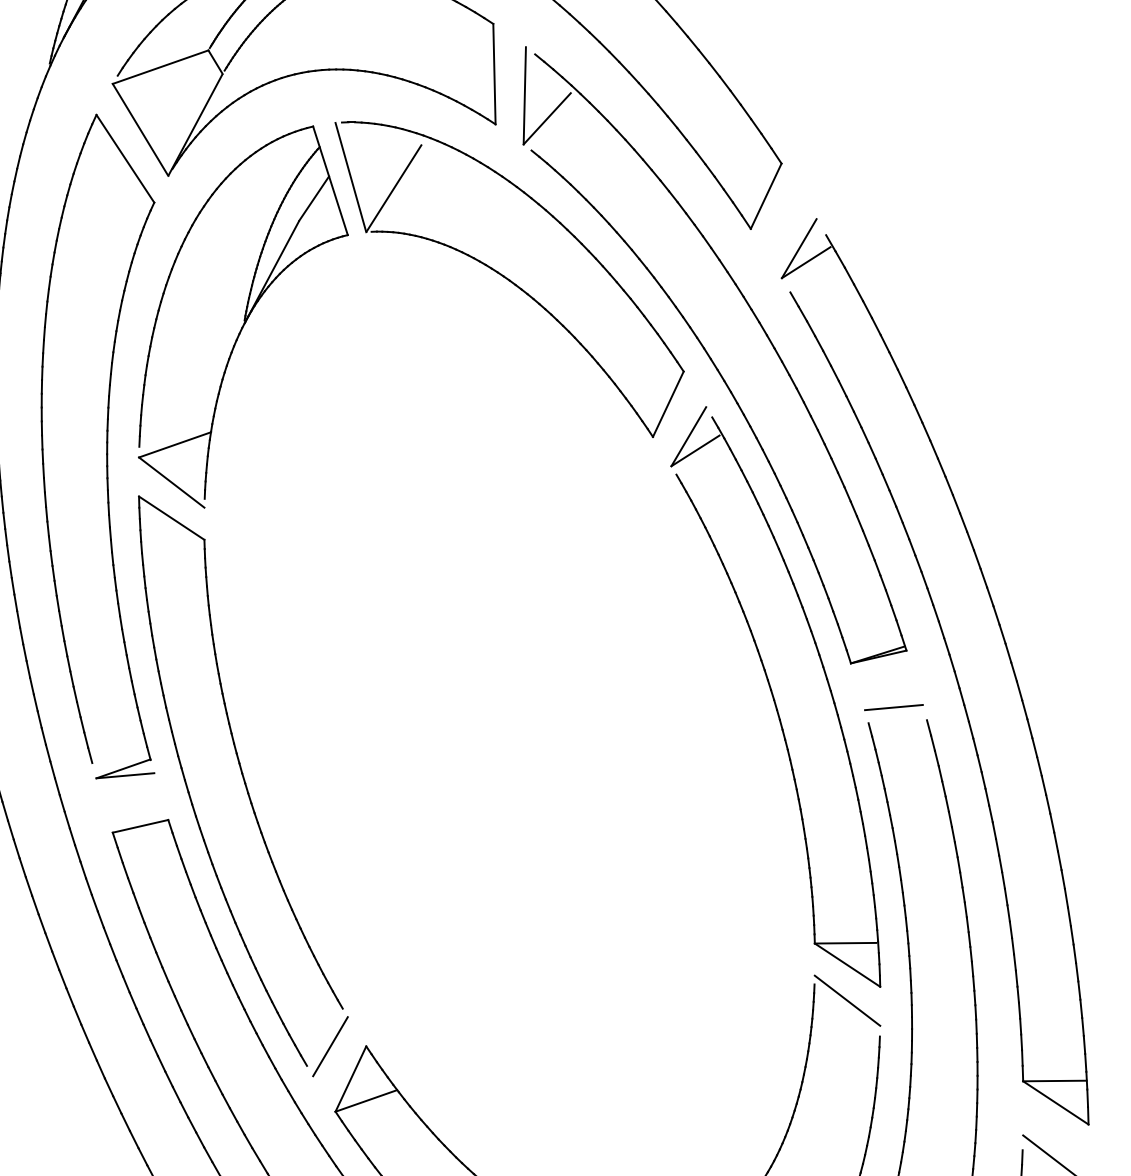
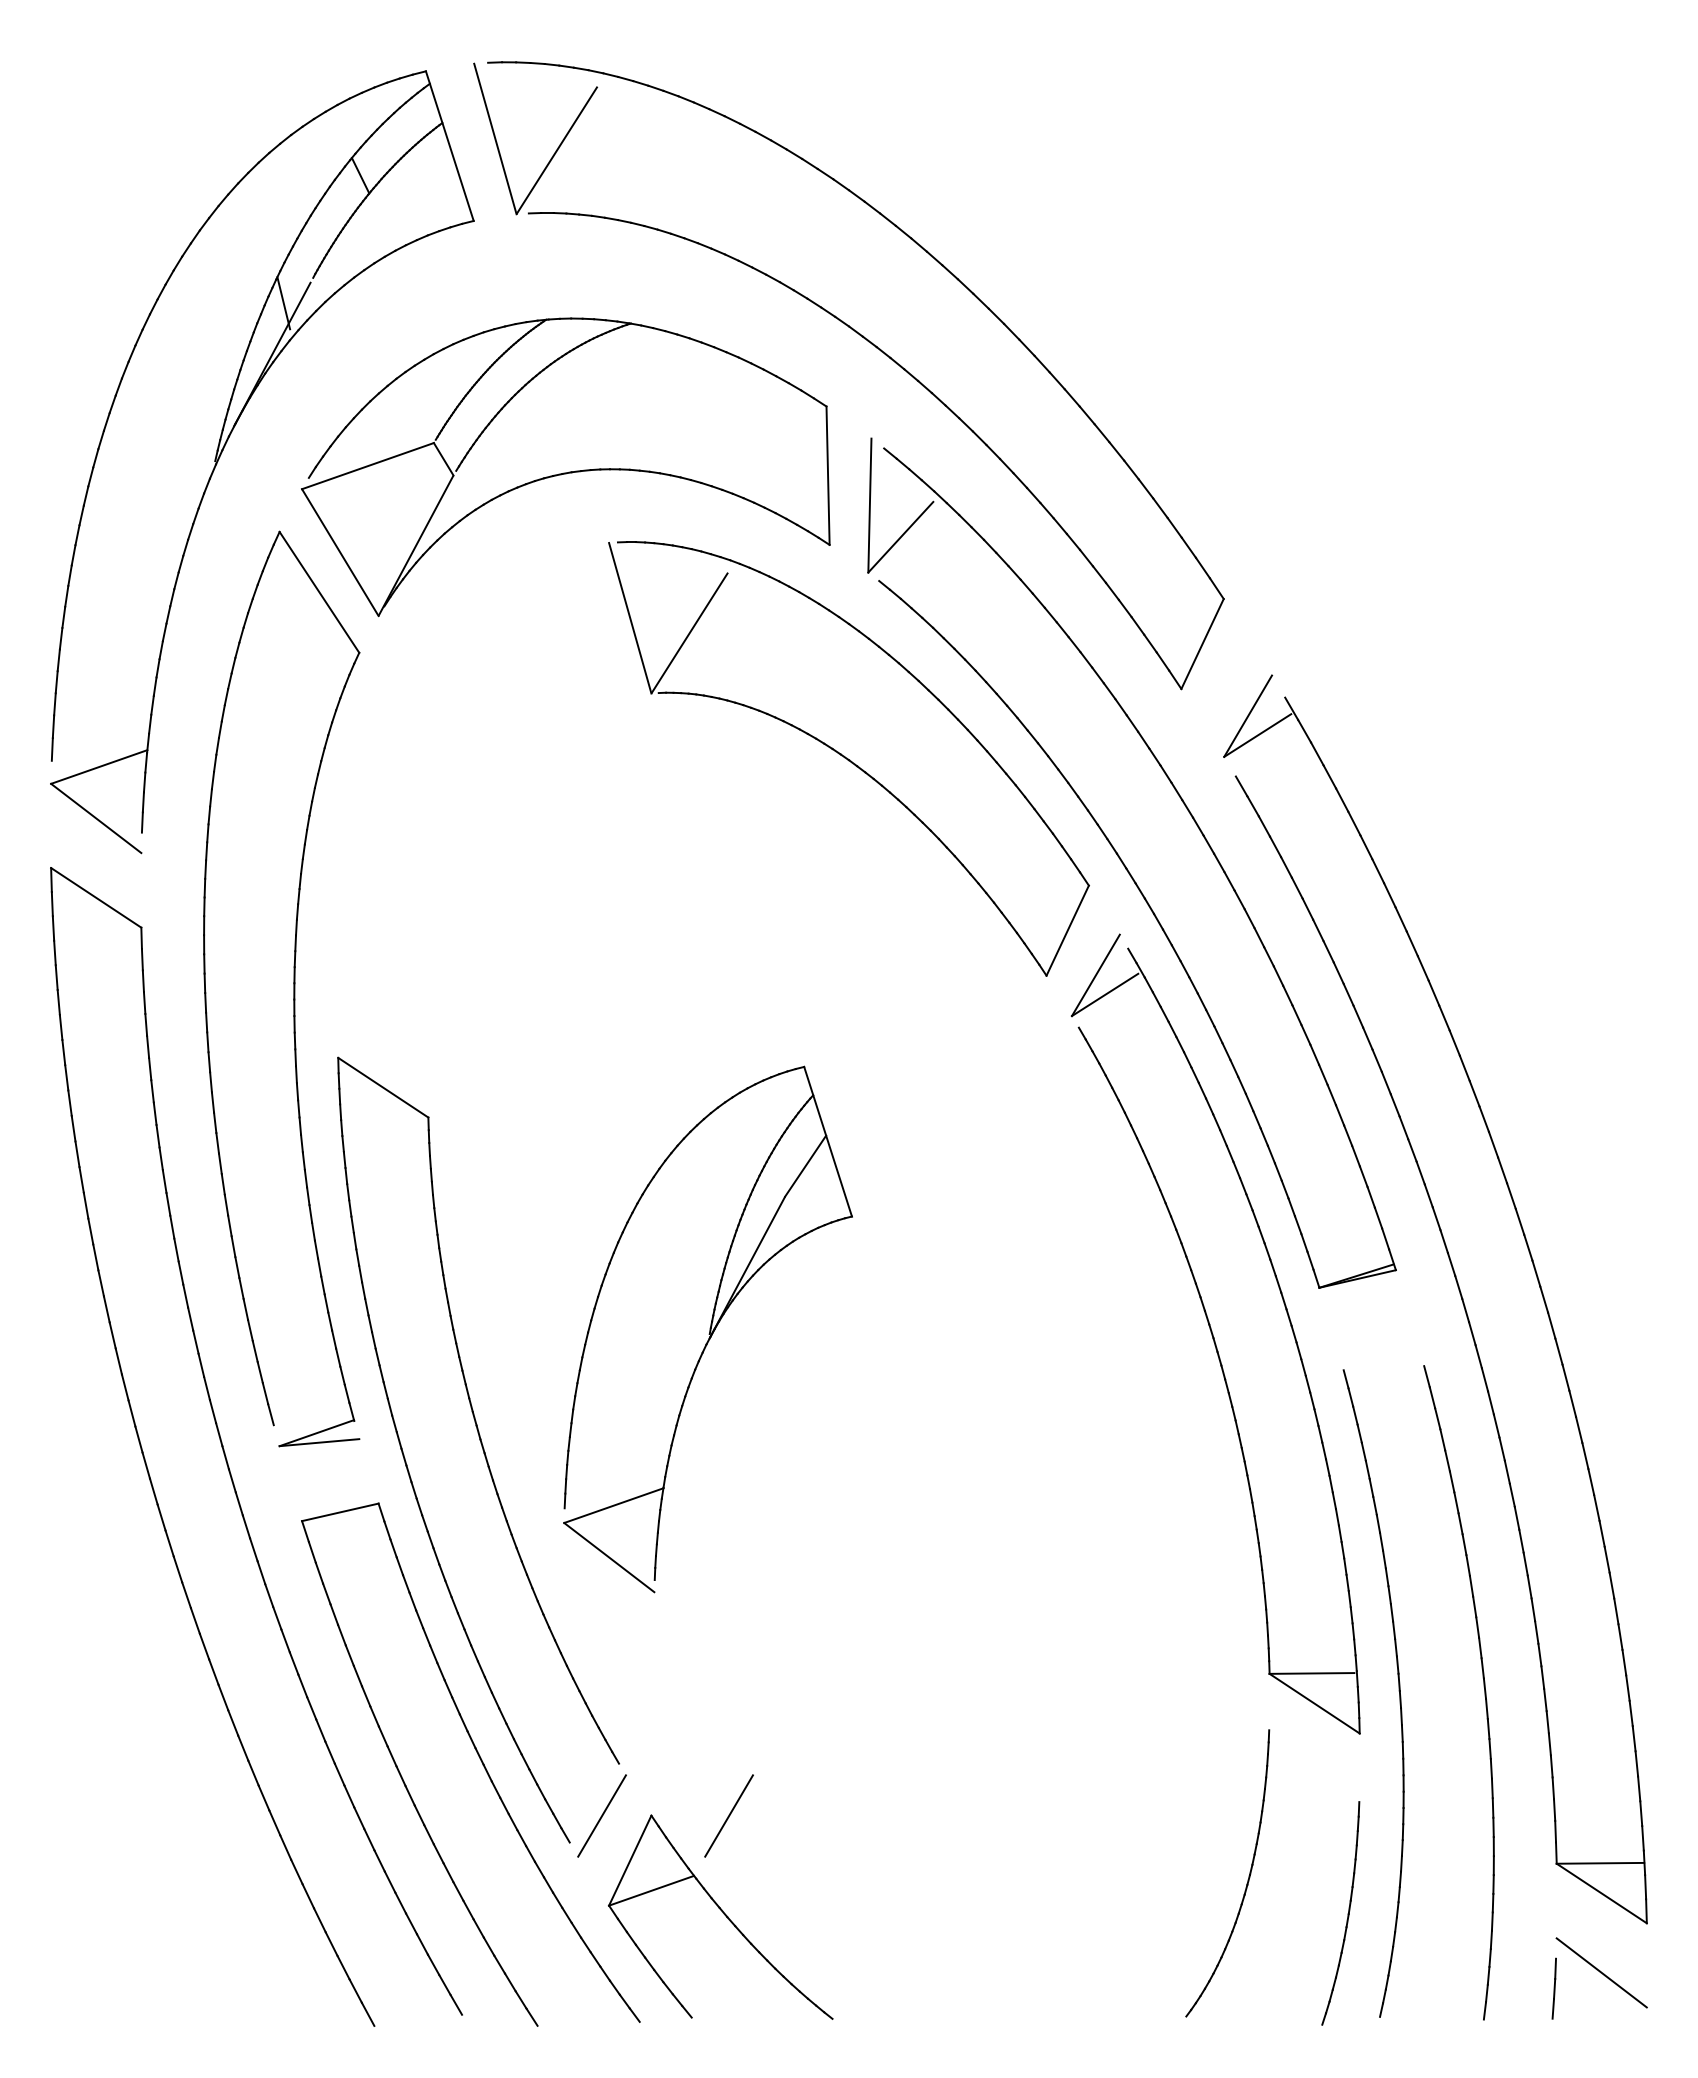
part: (242, 317) -> (707, 1329), moved
line: (893, 707) -> (1378, 1348), removed
line: (847, 1000) -> (1314, 1752), removed
line: (422, 1046) -> (728, 1815), added

